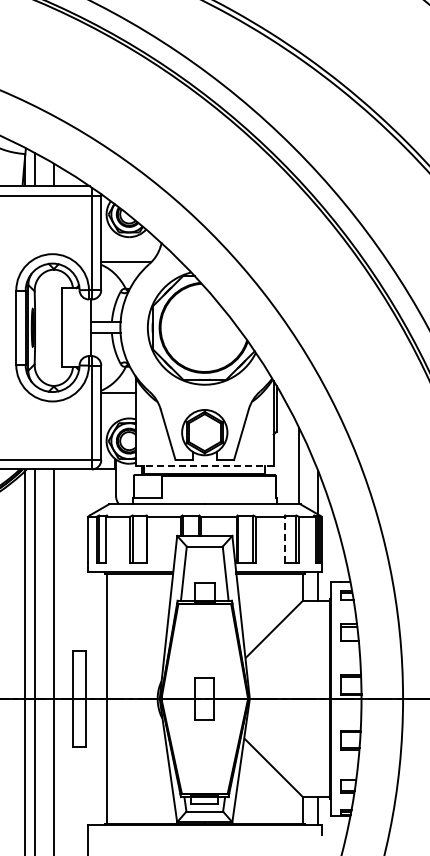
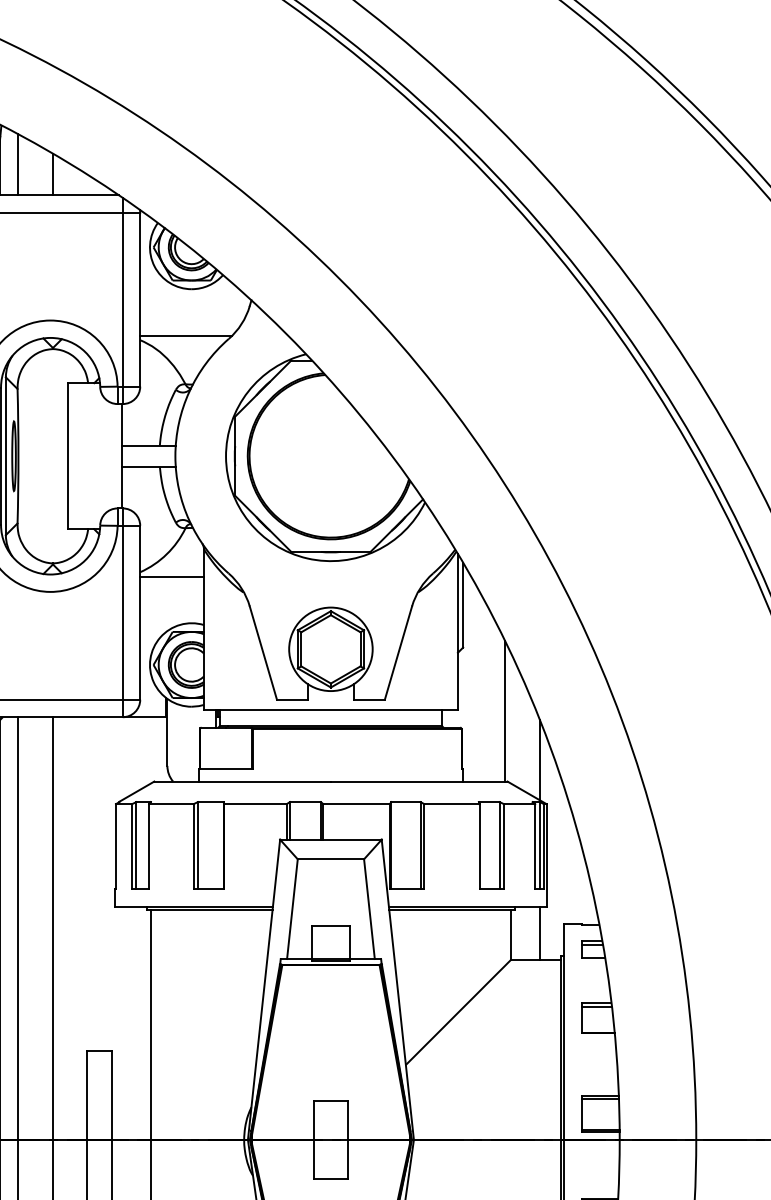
line: (204, 465) -> (330, 709), dashed -> solid
line: (285, 539) -> (479, 846), dashed -> solid

